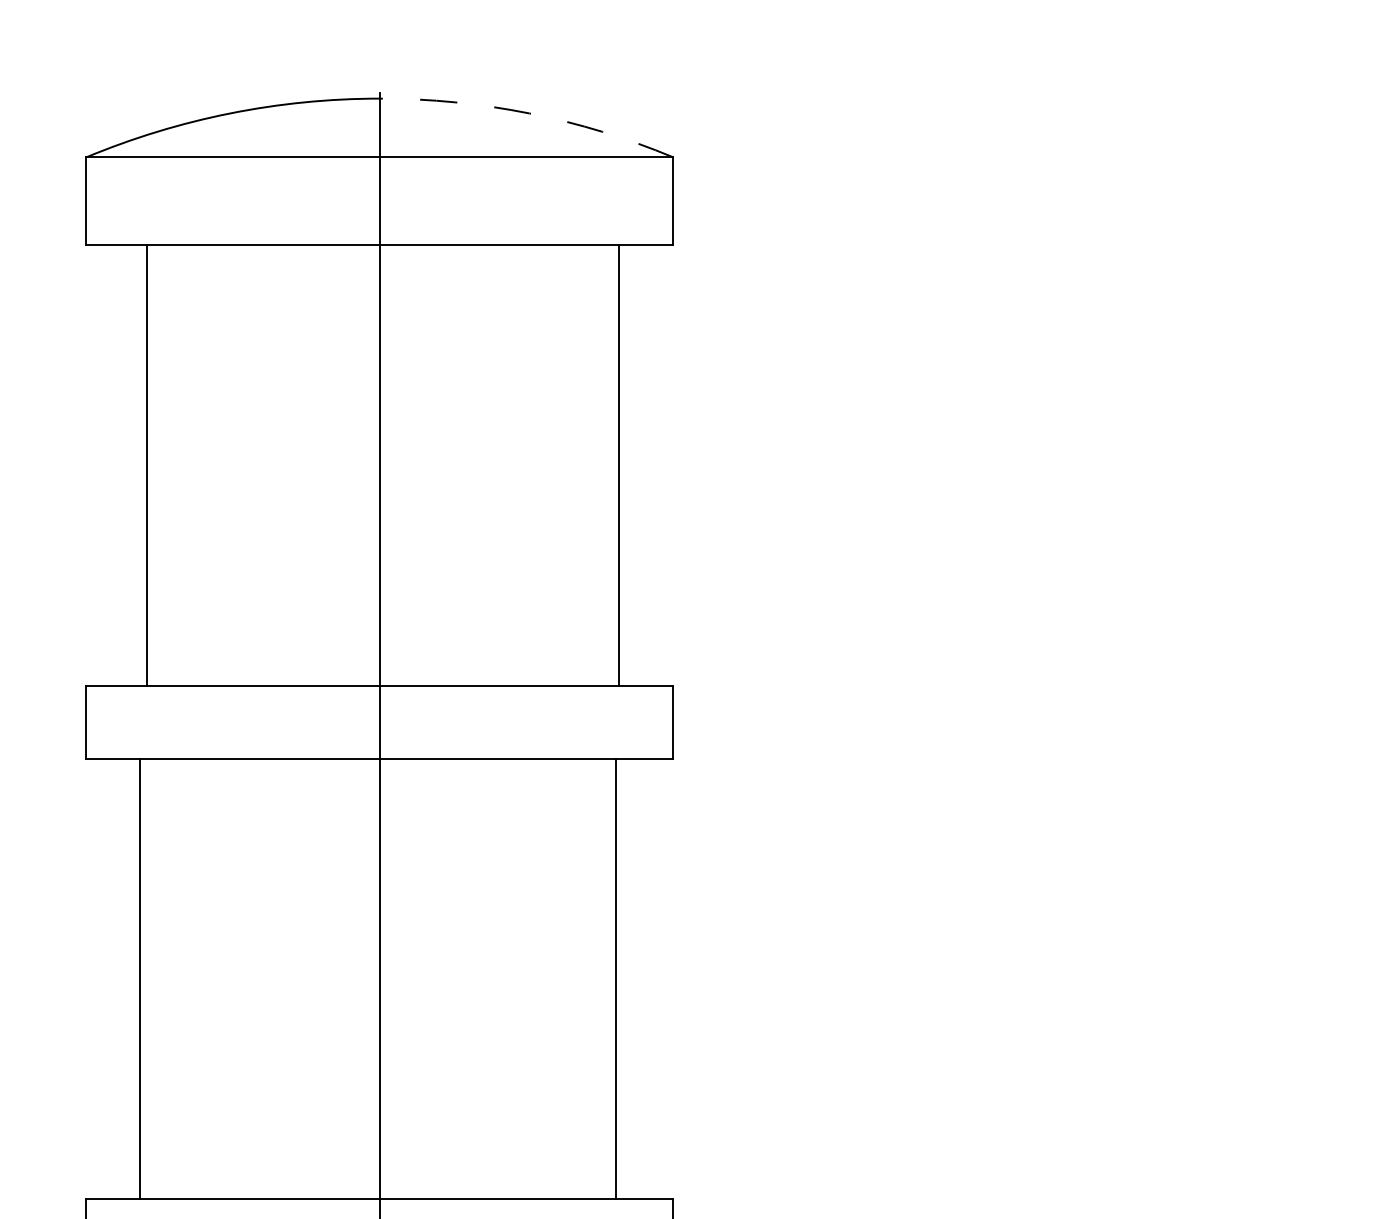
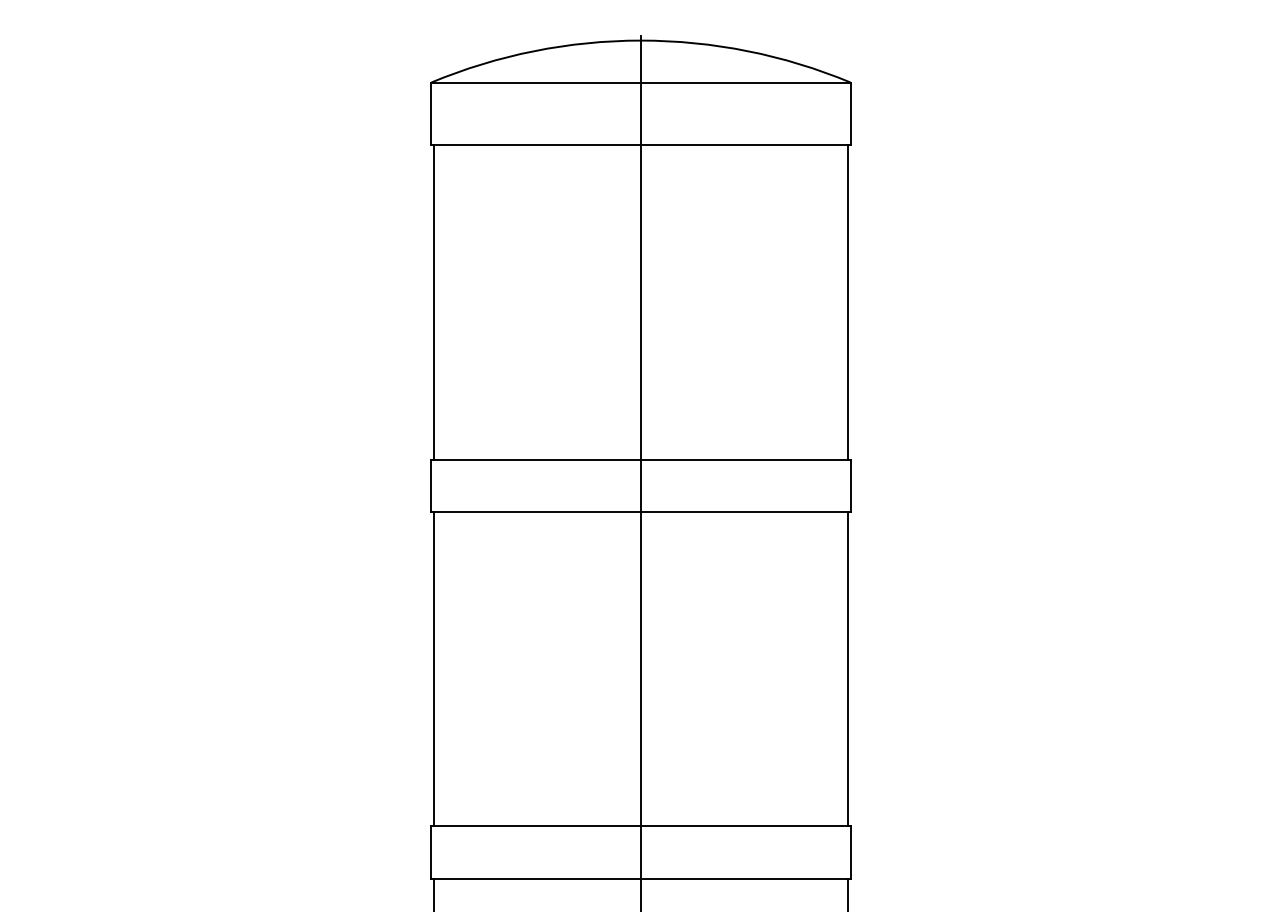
arc: (528, 113) -> (747, 51), dashed -> solid
line: (148, 465) -> (434, 302), moved
line: (618, 465) -> (847, 302), moved
line: (141, 979) -> (434, 669), moved
line: (615, 979) -> (847, 669), moved

